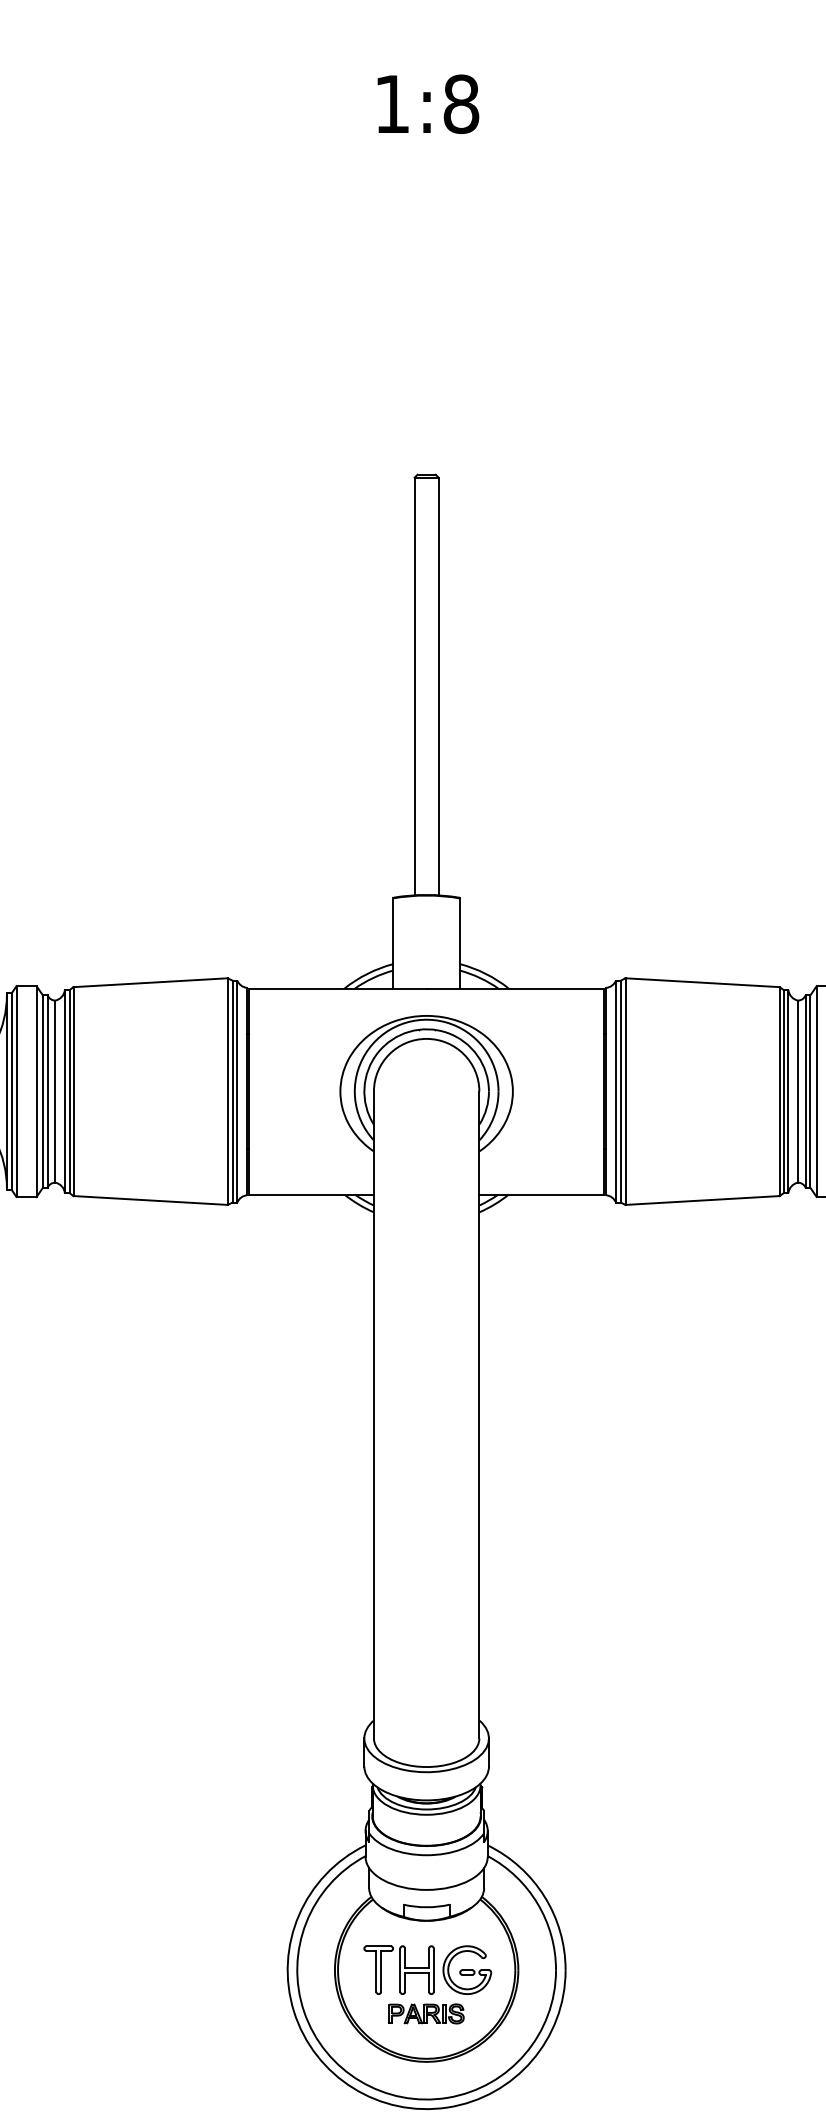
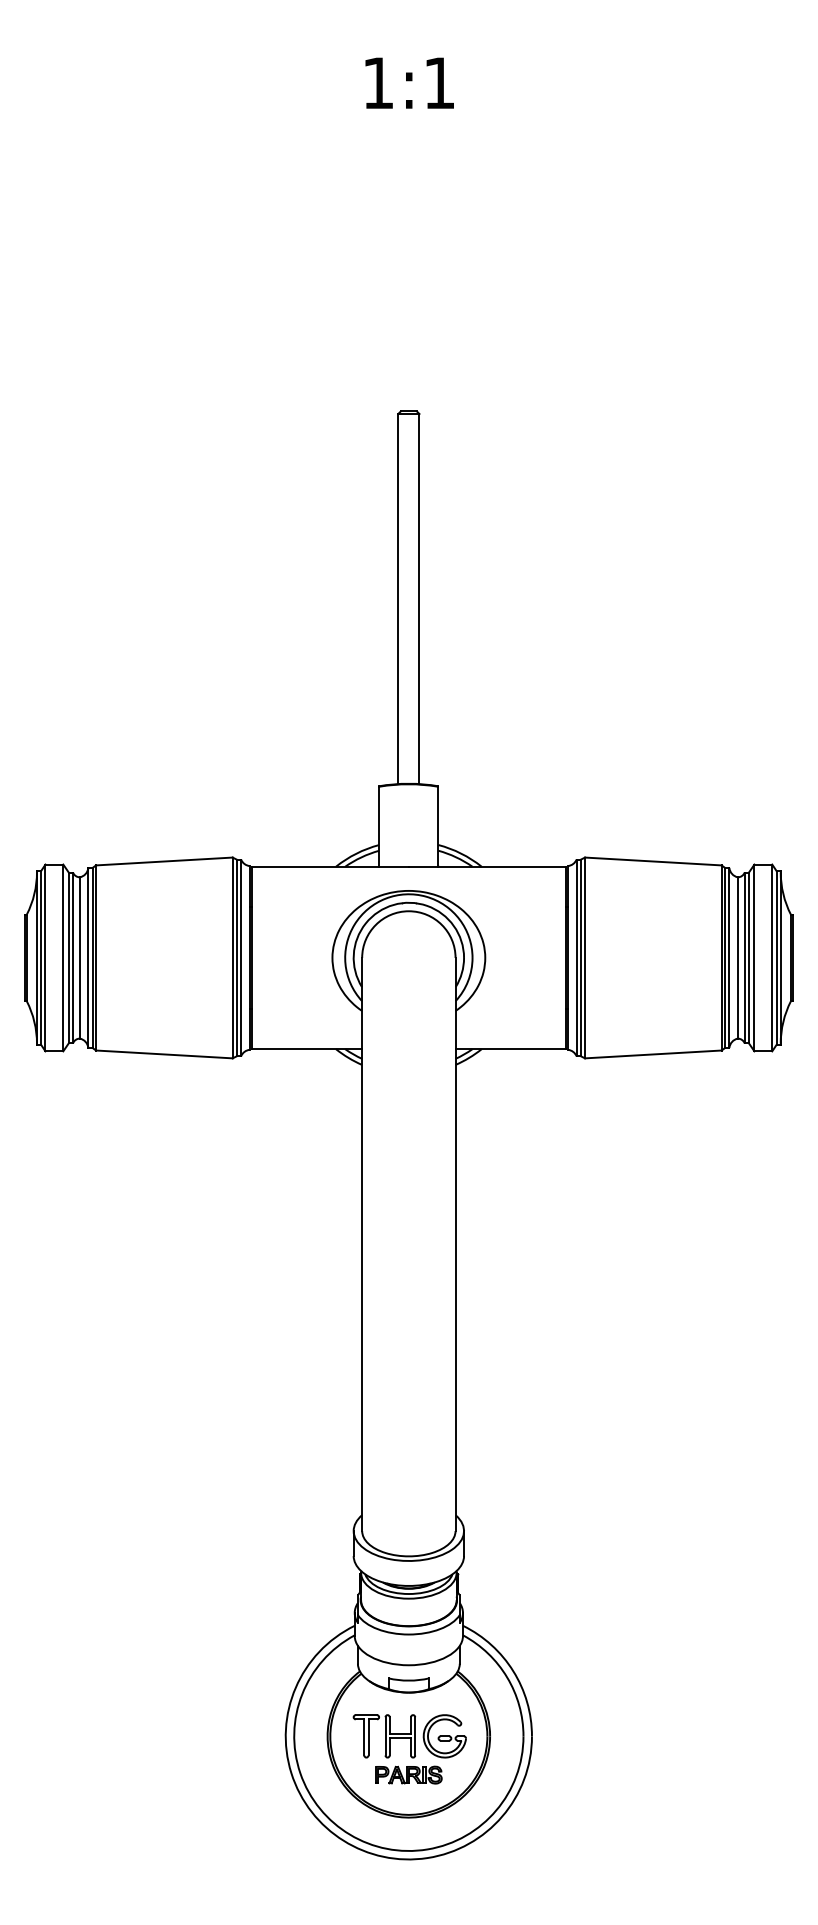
text: (461, 103) -> (439, 82), 1:8 -> 1:1

